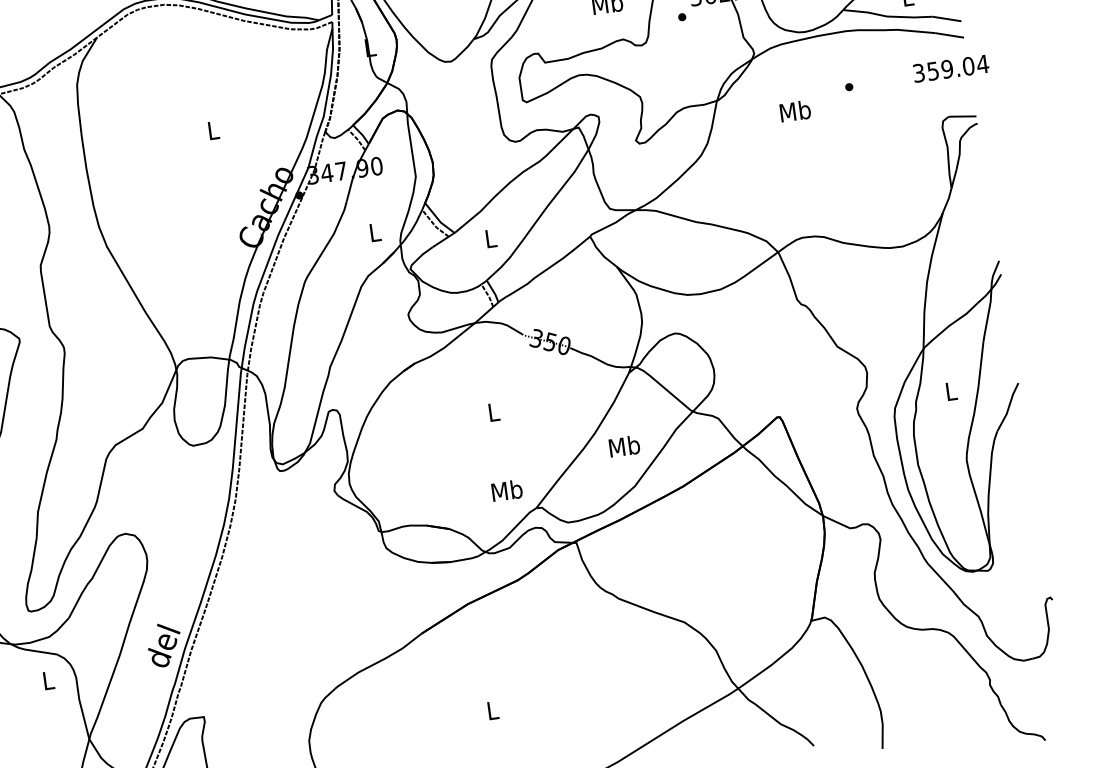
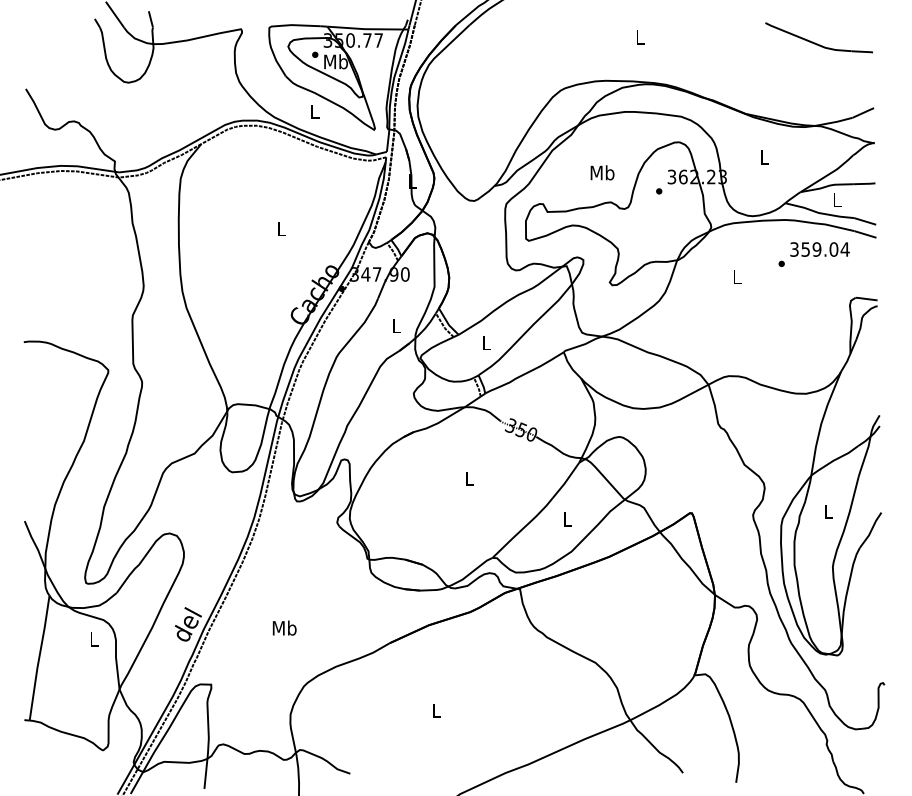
text: (950, 68) -> (819, 249), moved
text: (795, 110) -> (737, 276), Mb -> L
text: (623, 445) -> (567, 518), Mb -> L
text: (506, 489) -> (284, 627), moved

